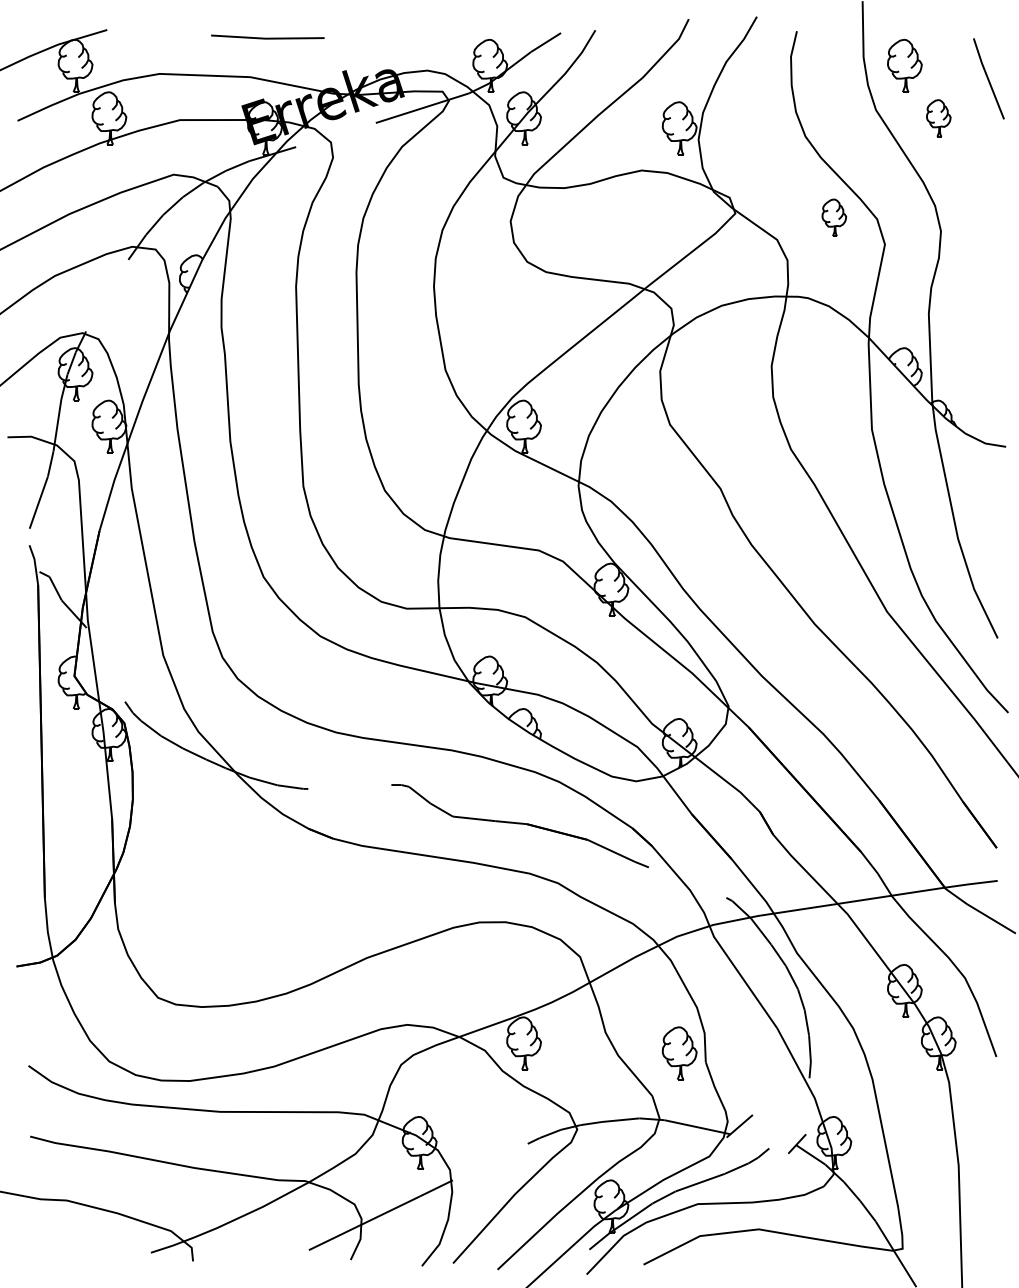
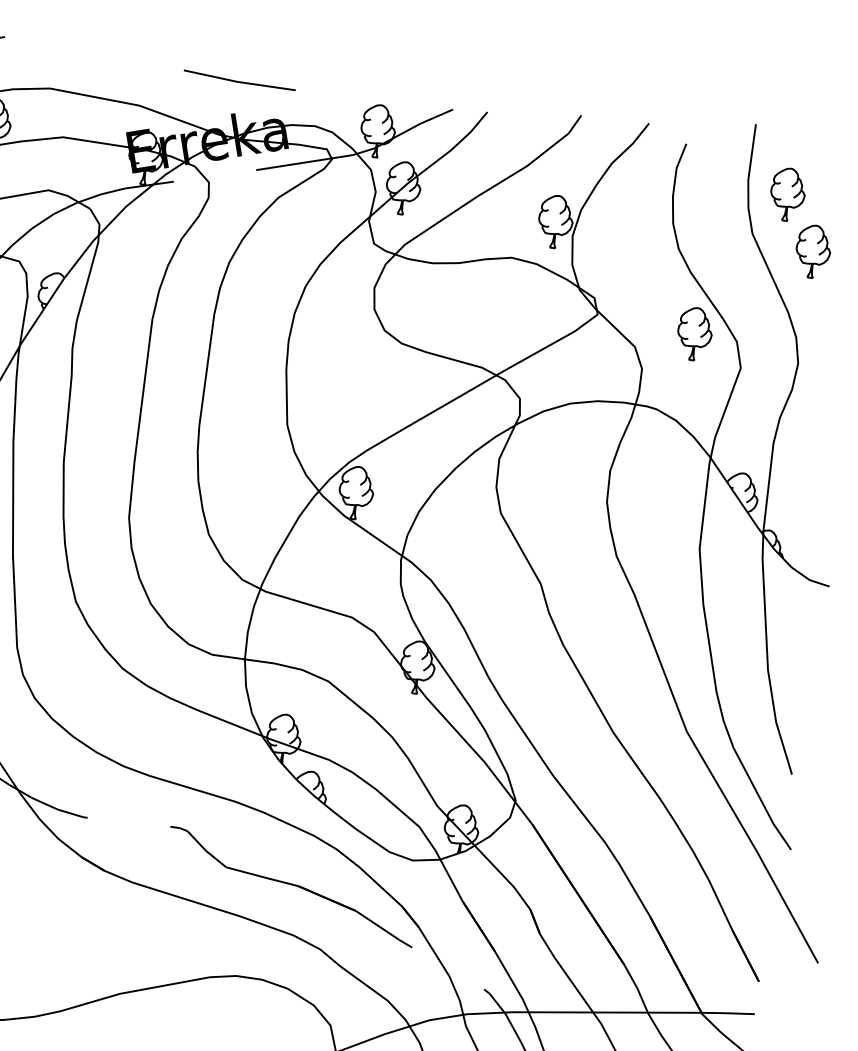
line: (267, 37) -> (239, 80), moved
part: (938, 118) -> (812, 251), size x1.43
part: (834, 217) -> (695, 333), size x1.43

